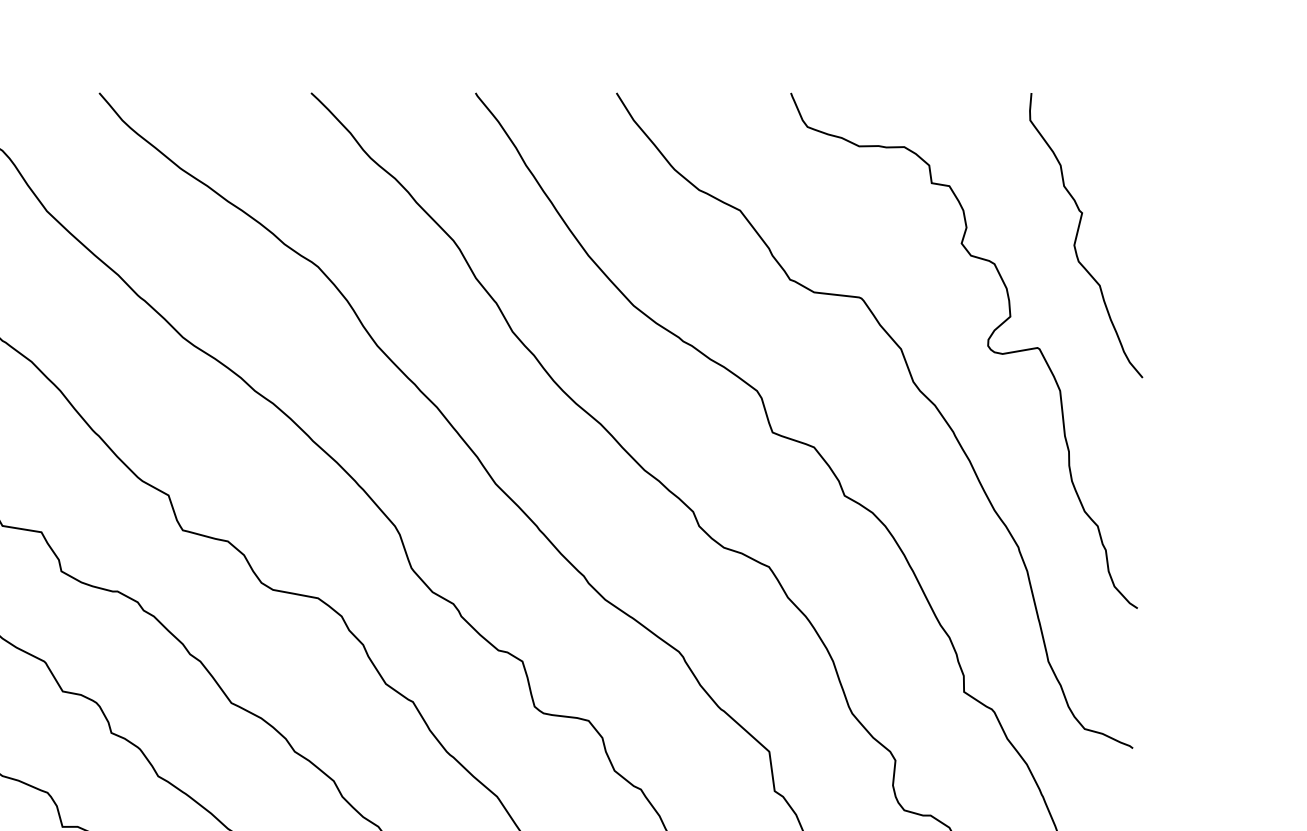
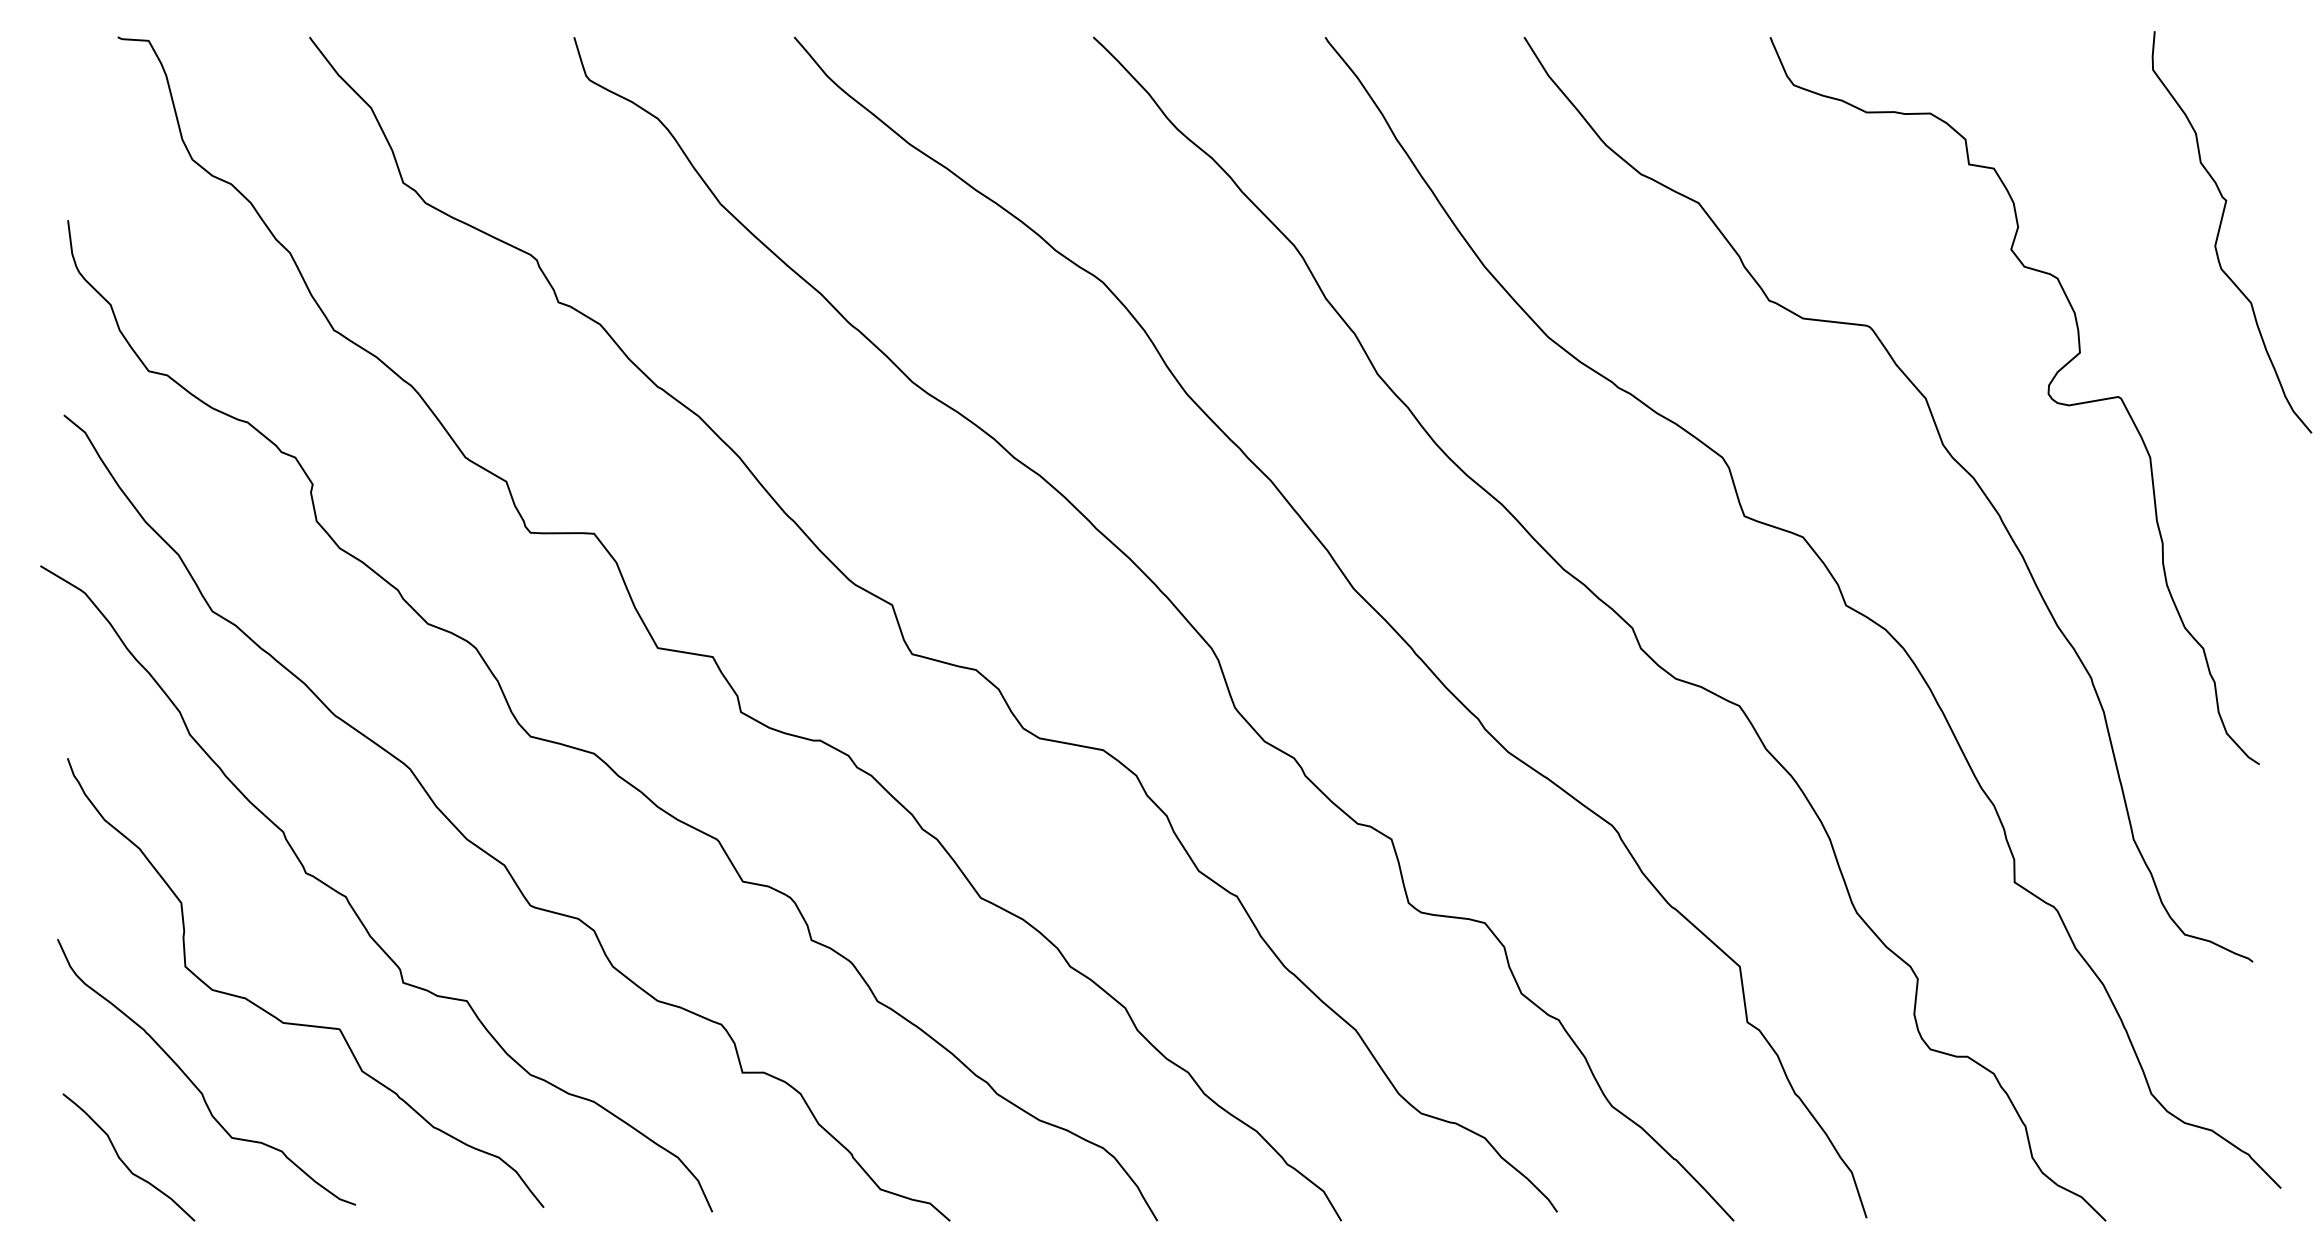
curve: (1078, 233) -> (2220, 229), moved

